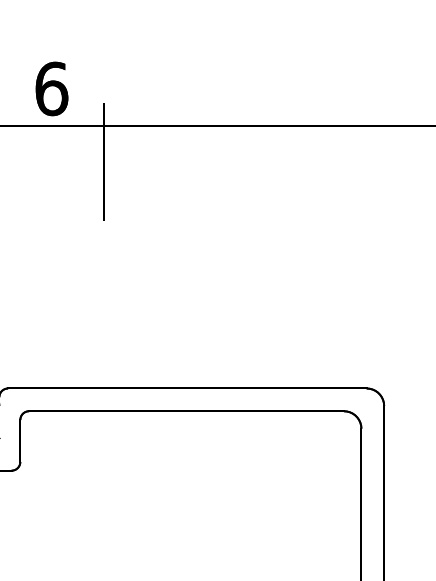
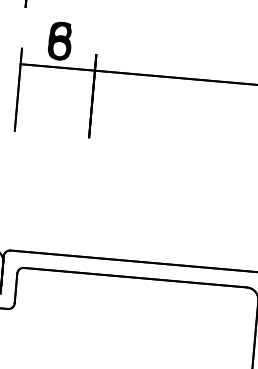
text: (51, 88) -> (59, 40), 6 -> 8

